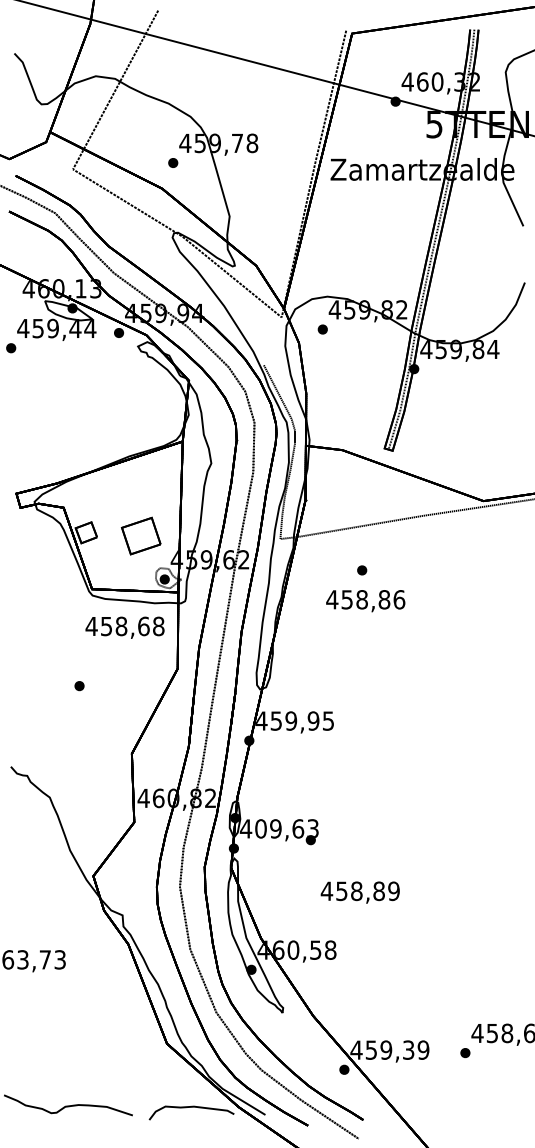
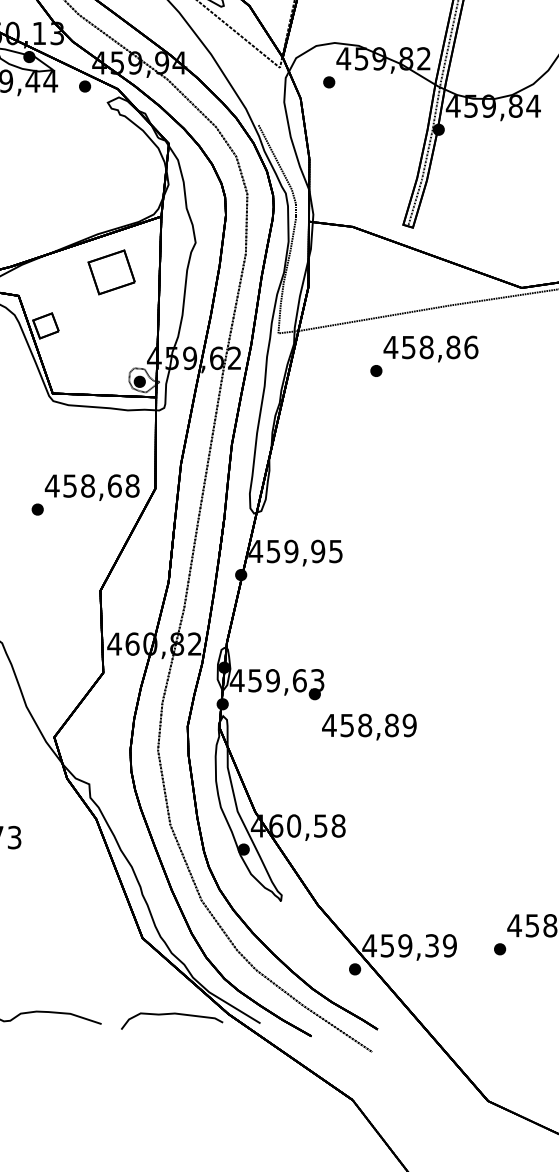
part: (140, 535) -> (110, 271), moved
text: (365, 601) -> (430, 349), moved
text: (124, 627) -> (91, 487), moved
text: (260, 828) -> (254, 680), 409,63 -> 459,63
text: (359, 892) -> (368, 726), moved

